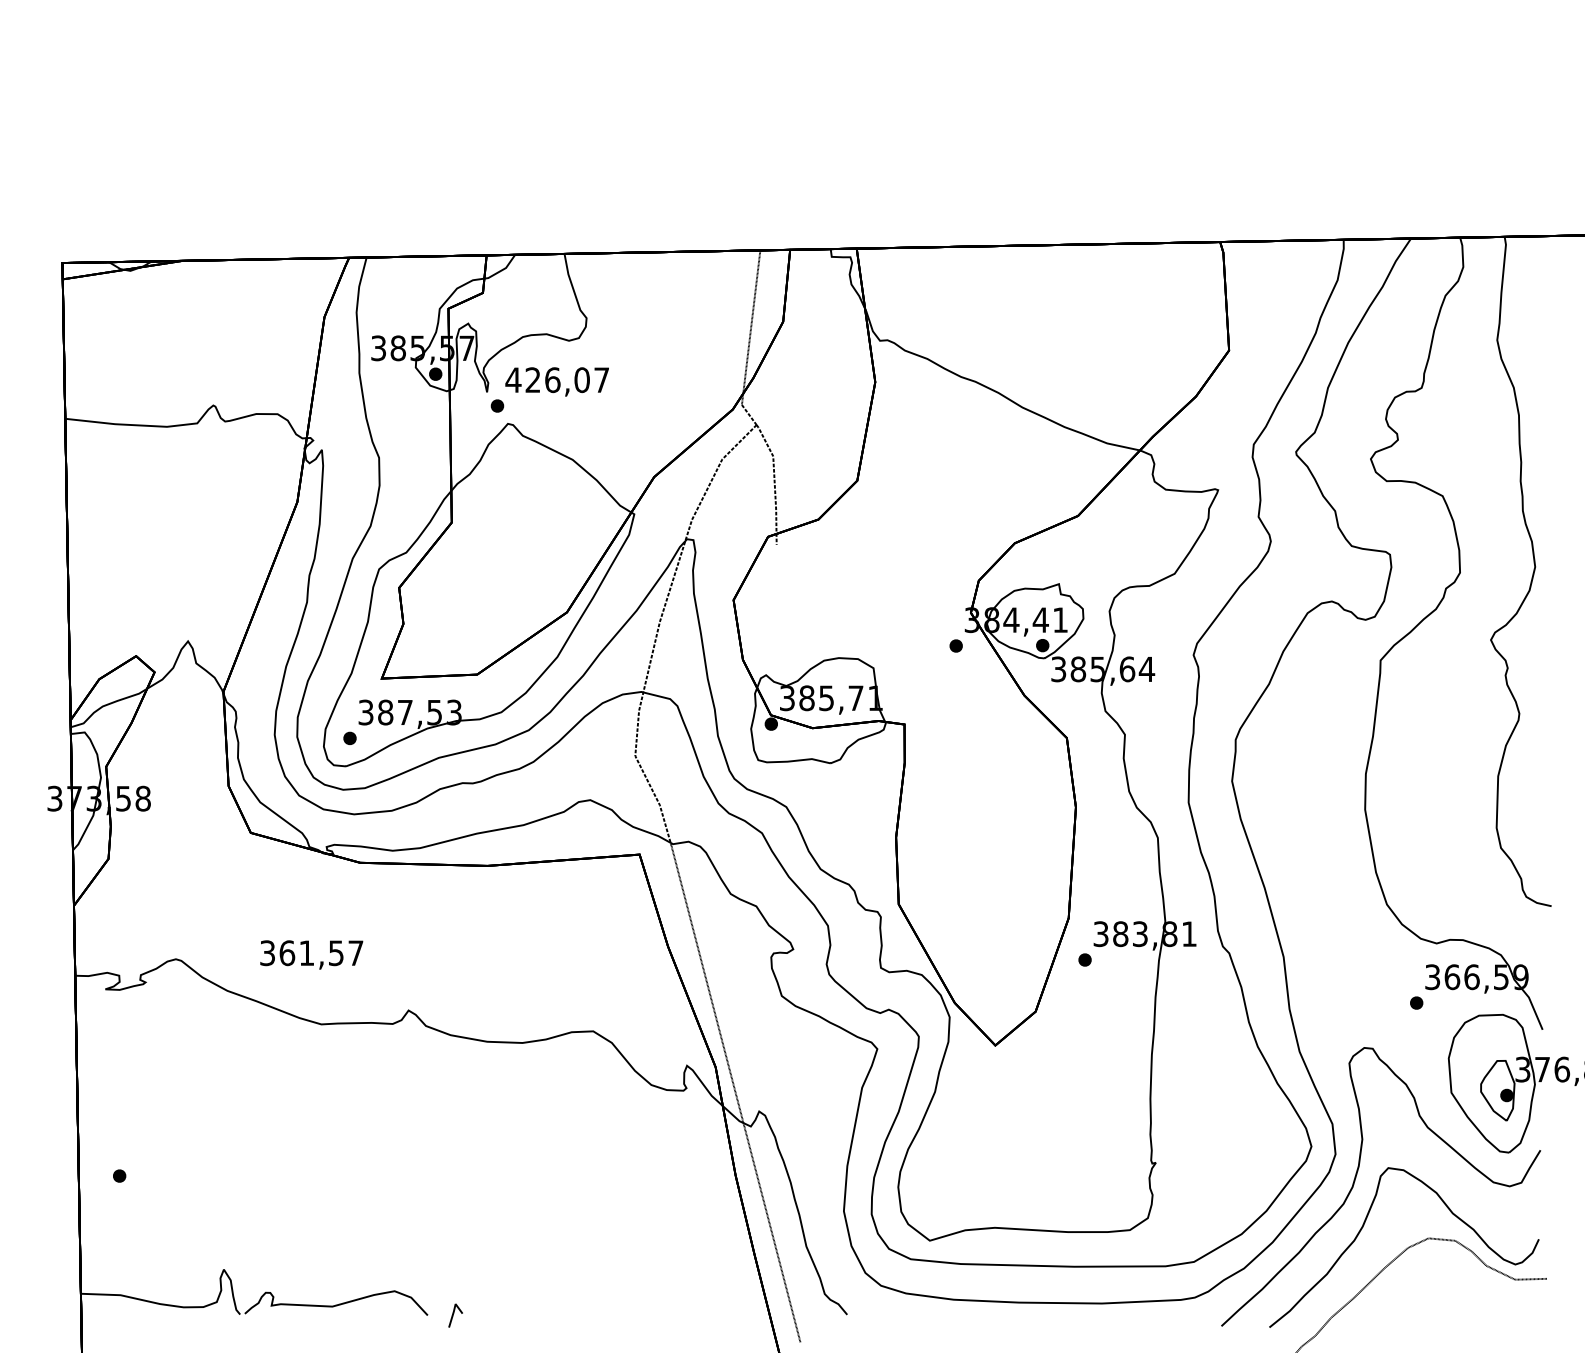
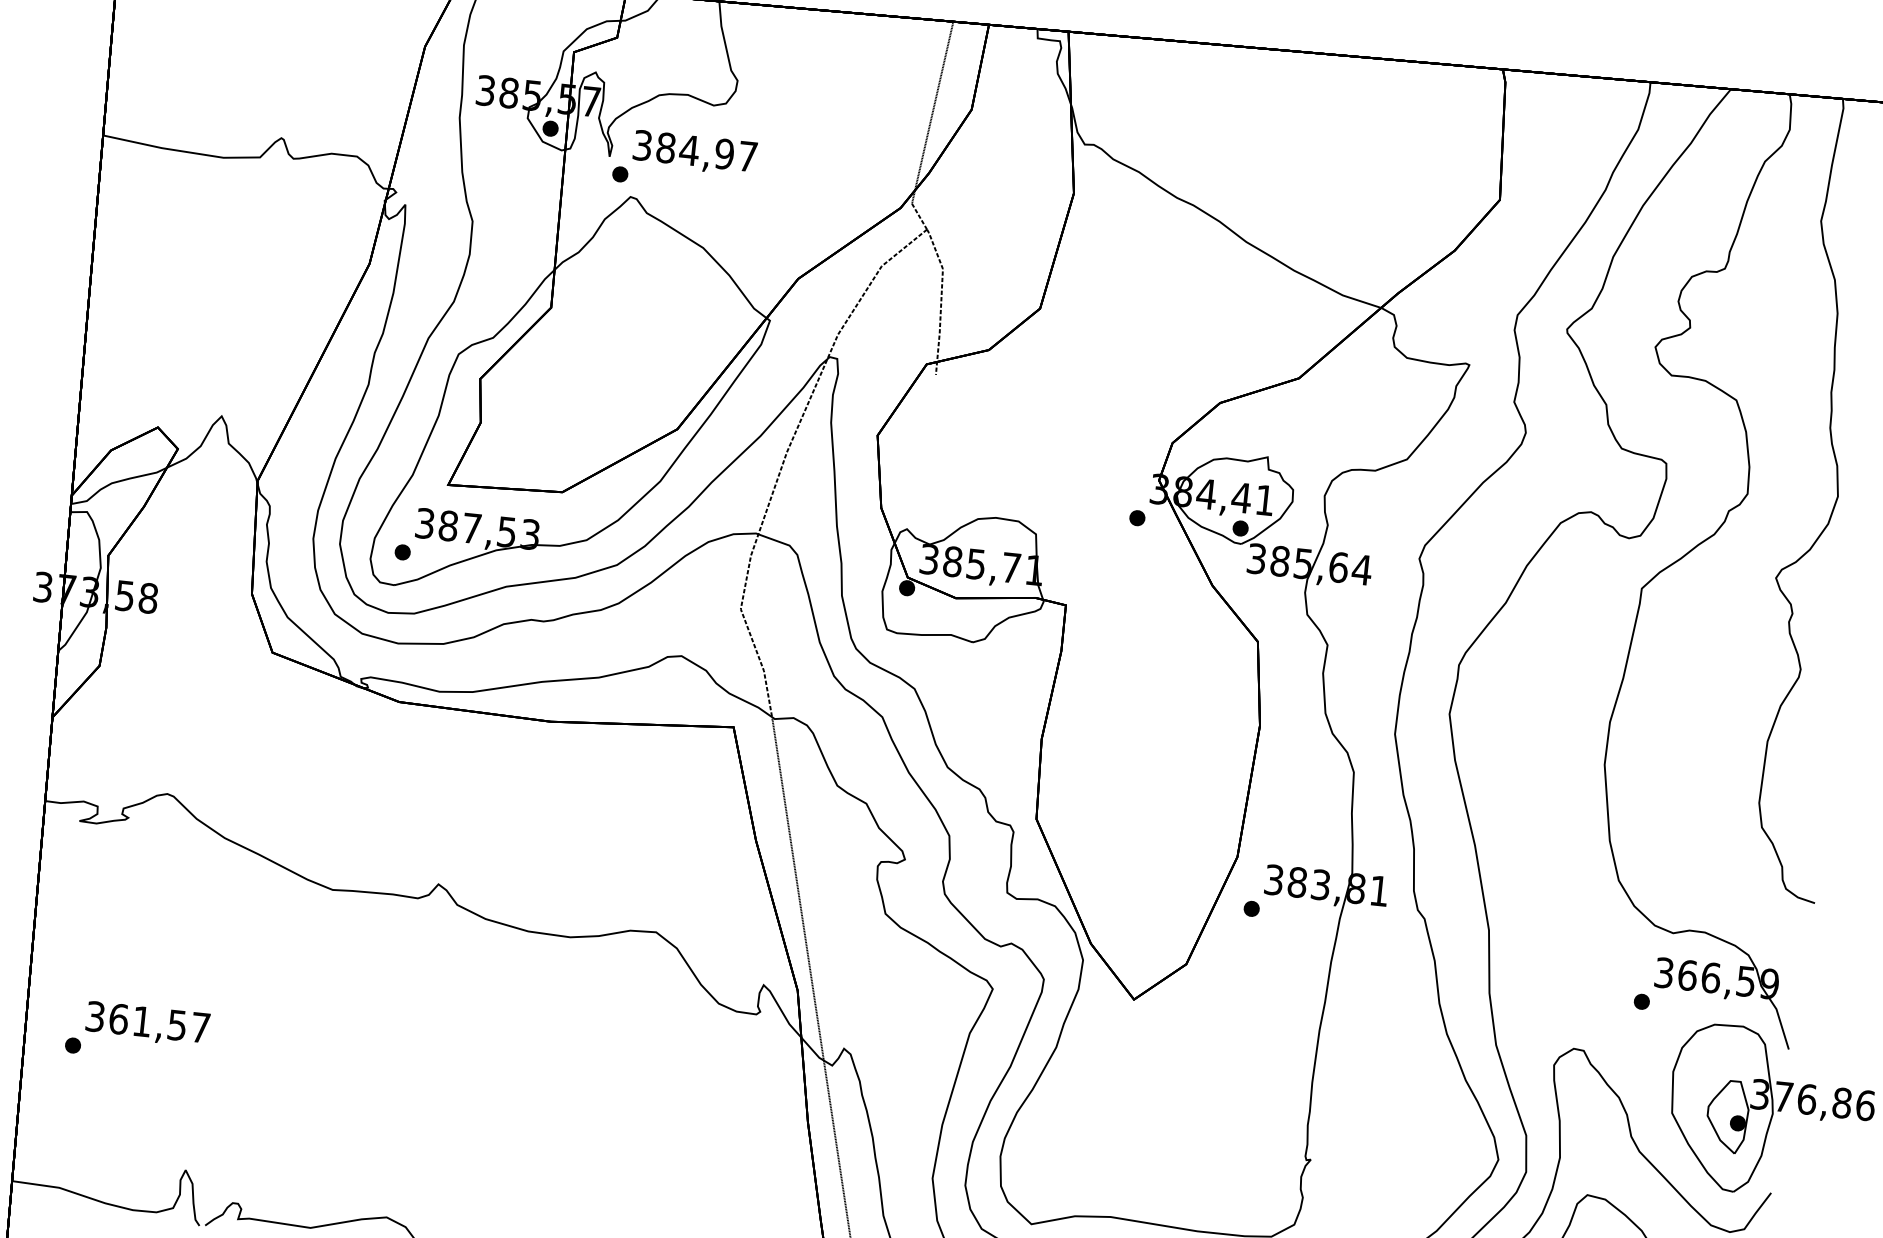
text: (547, 380) -> (683, 150), 426,07 -> 384,97
text: (311, 954) -> (147, 1023), moved

